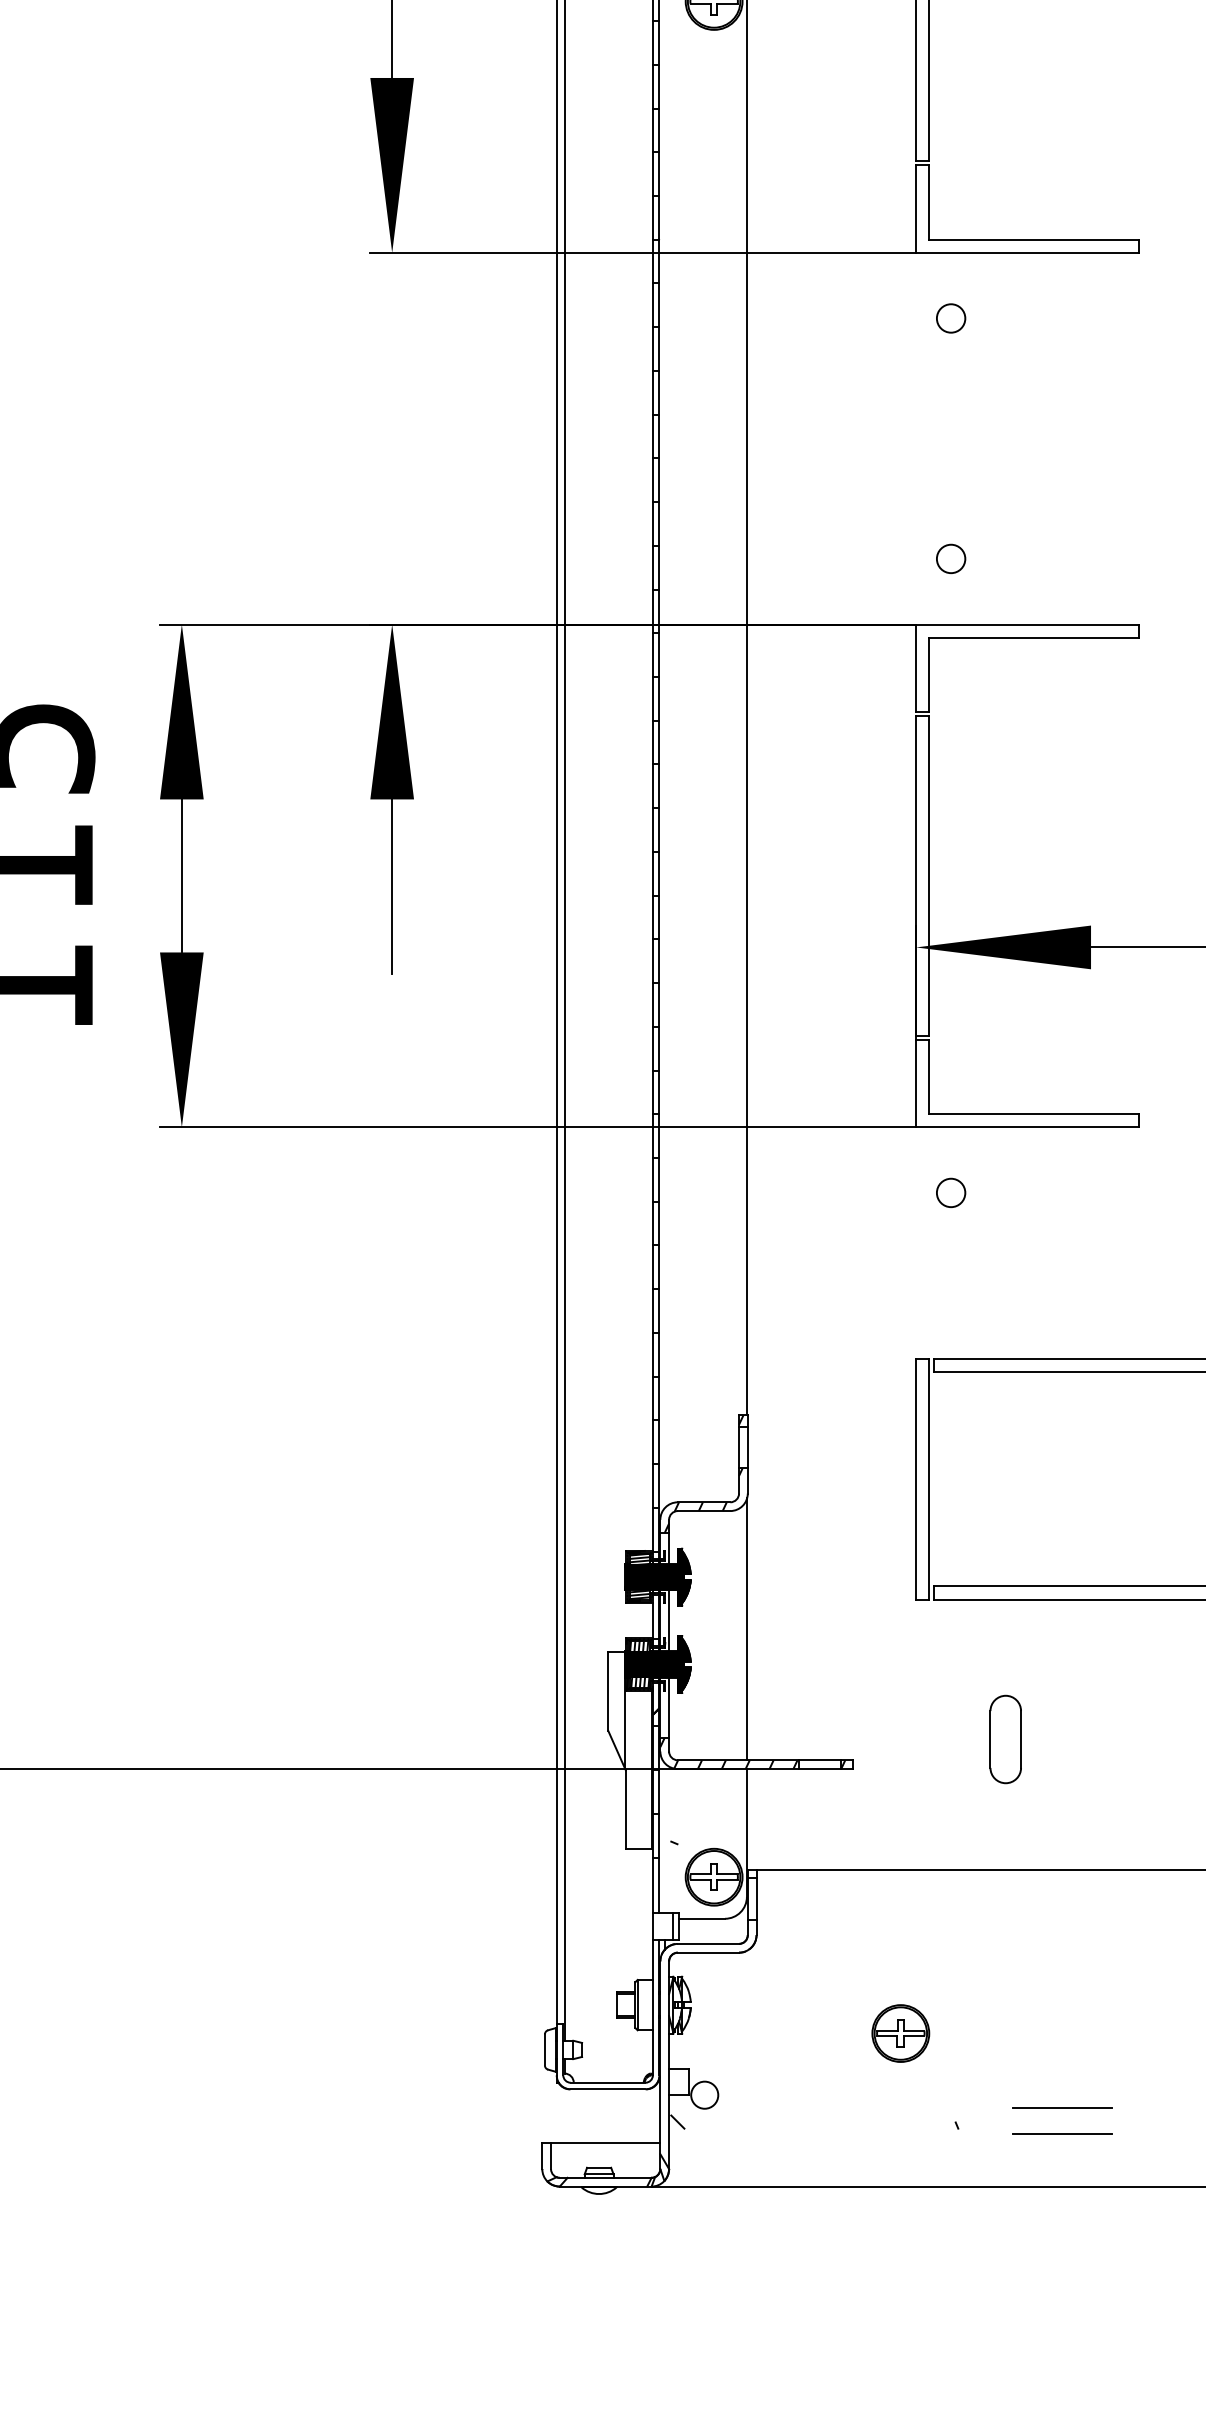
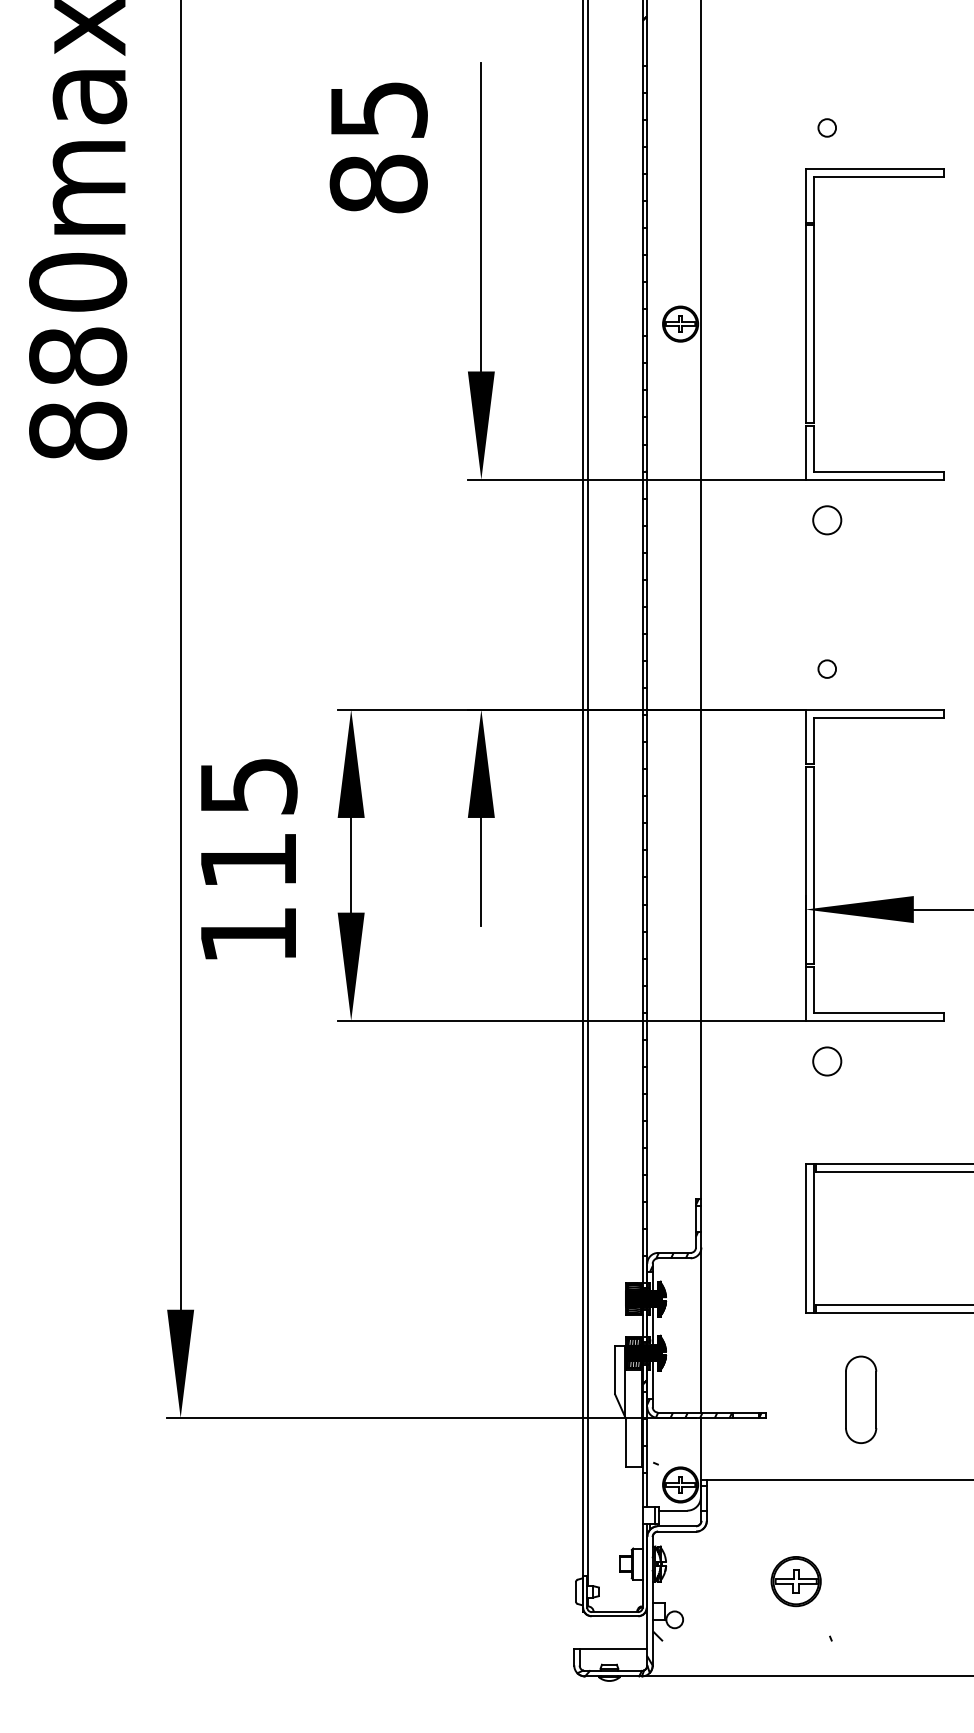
circle: (951, 318) -> (827, 520), size x1.6
circle: (951, 1192) -> (827, 1061), size x1.6
part: (1004, 1739) -> (860, 1399), size x1.6
part: (899, 2033) -> (795, 1581), size x1.4
line: (1063, 2107) -> (896, 1627), removed
line: (1063, 2133) -> (896, 1643), removed

